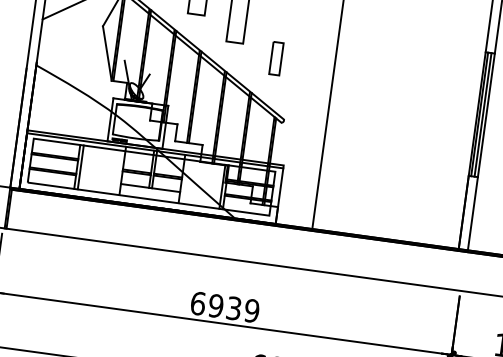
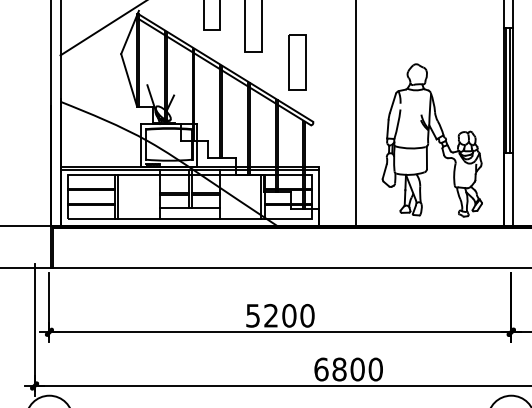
part: (276, 58) -> (297, 62), size x1.67
part: (398, 154) -> (431, 140), added
text: (225, 306) -> (280, 315), 6939 -> 5200

